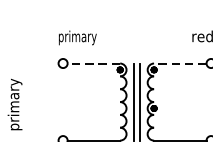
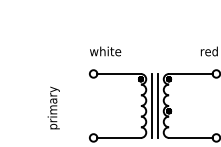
text: (77, 37) -> (105, 52), primary -> white
line: (94, 62) -> (119, 73), dashed -> solid
line: (179, 62) -> (190, 73), dashed -> solid

